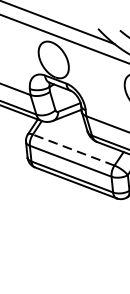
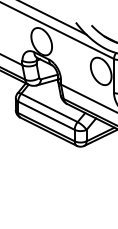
line: (73, 149) -> (49, 107), dashed -> solid

